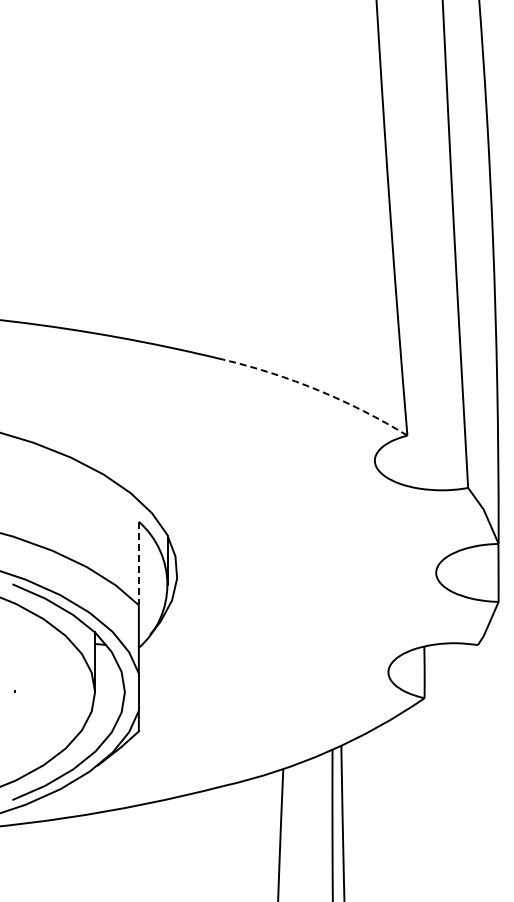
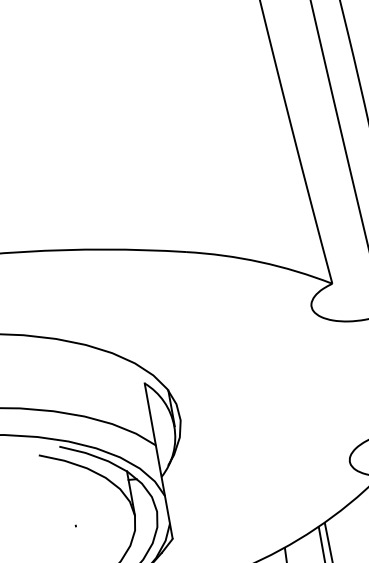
arc: (318, 390) -> (260, 262), dashed -> solid
line: (138, 563) -> (150, 414), dashed -> solid

